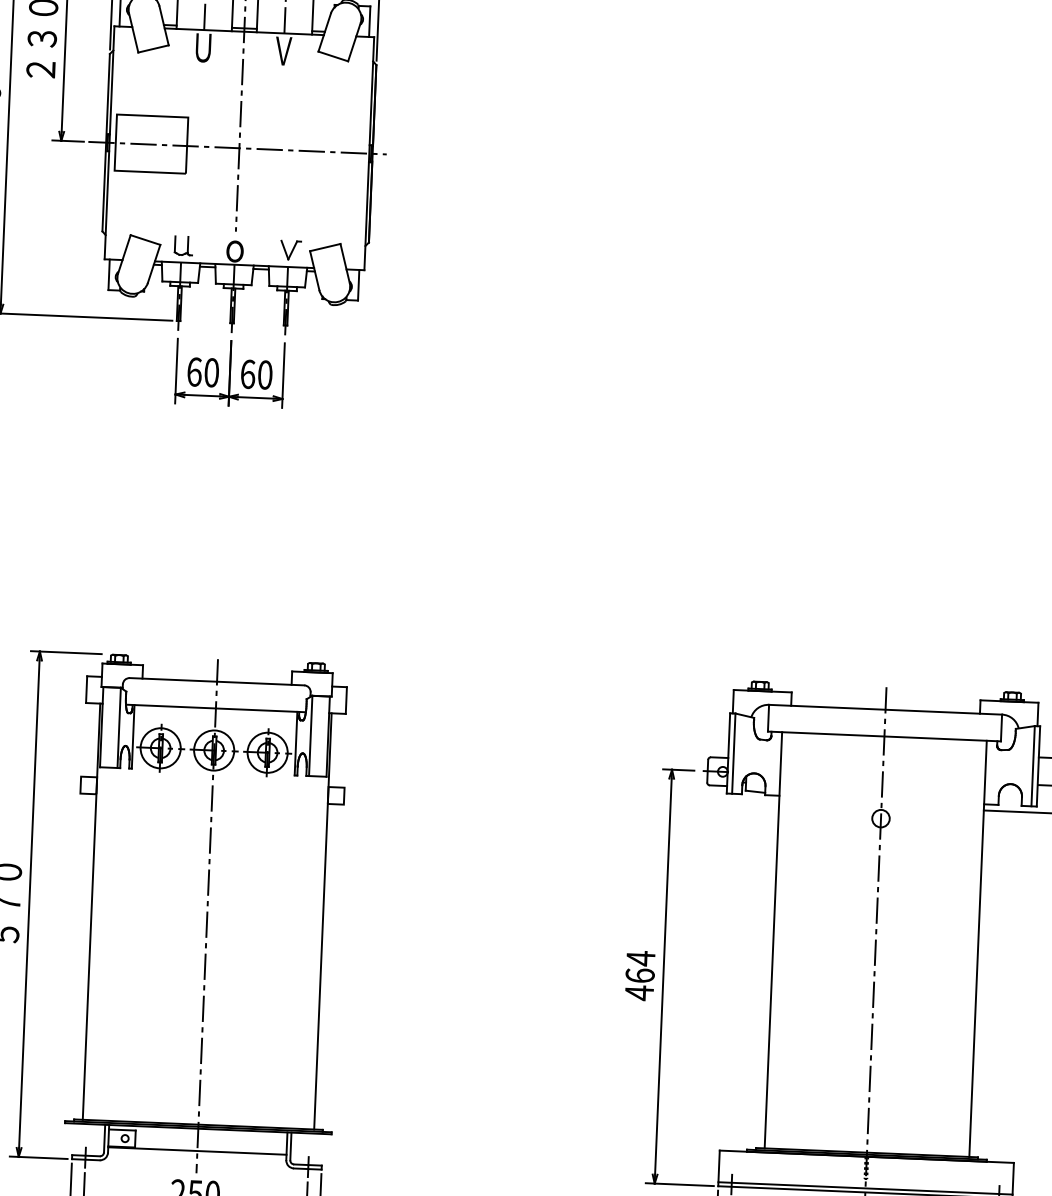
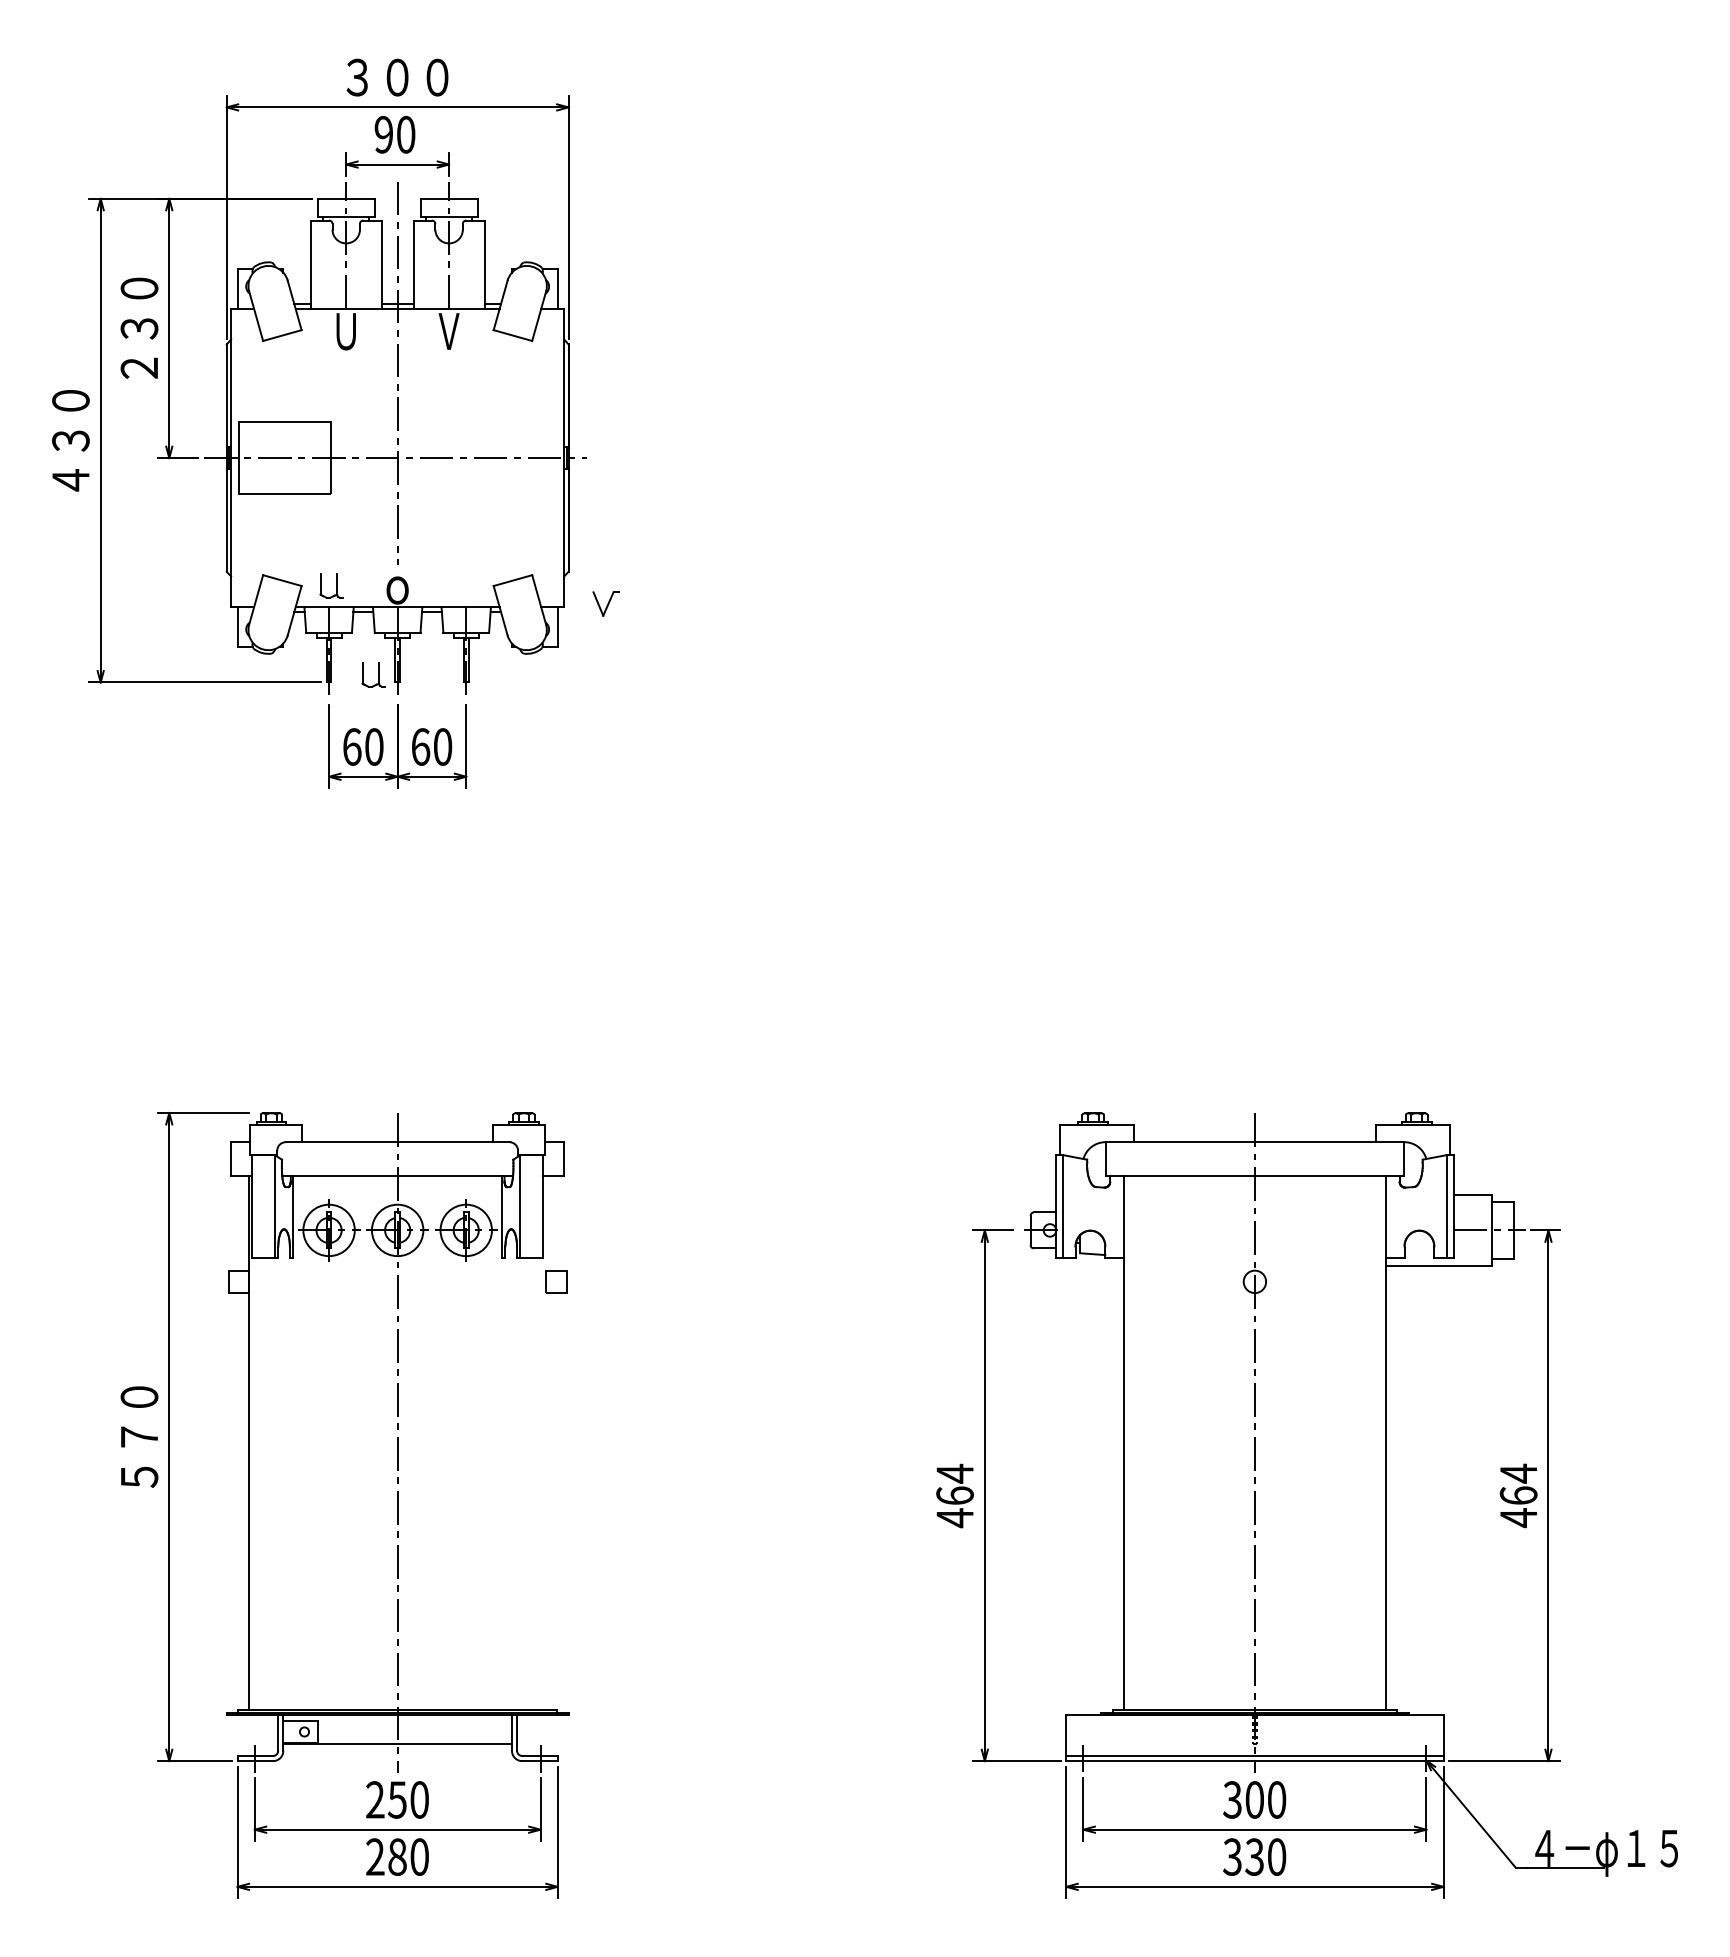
part: (290, 249) -> (605, 603), moved
part: (213, 316) -> (373, 674), added
line: (323, 921) -> (546, 1443), removed

